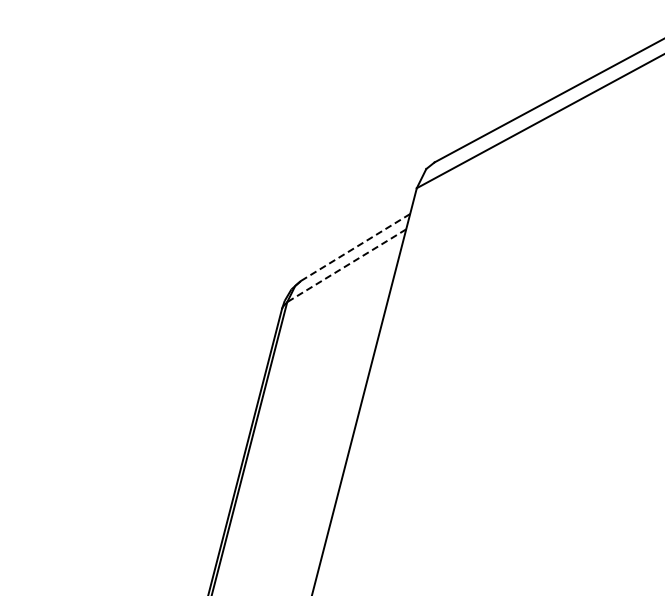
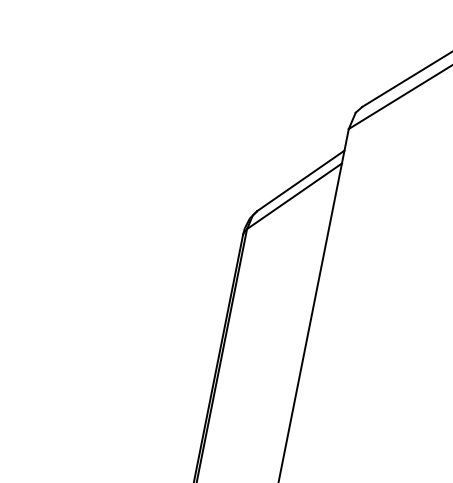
line: (355, 247) -> (300, 180), dashed -> solid
line: (346, 265) -> (294, 196), dashed -> solid

